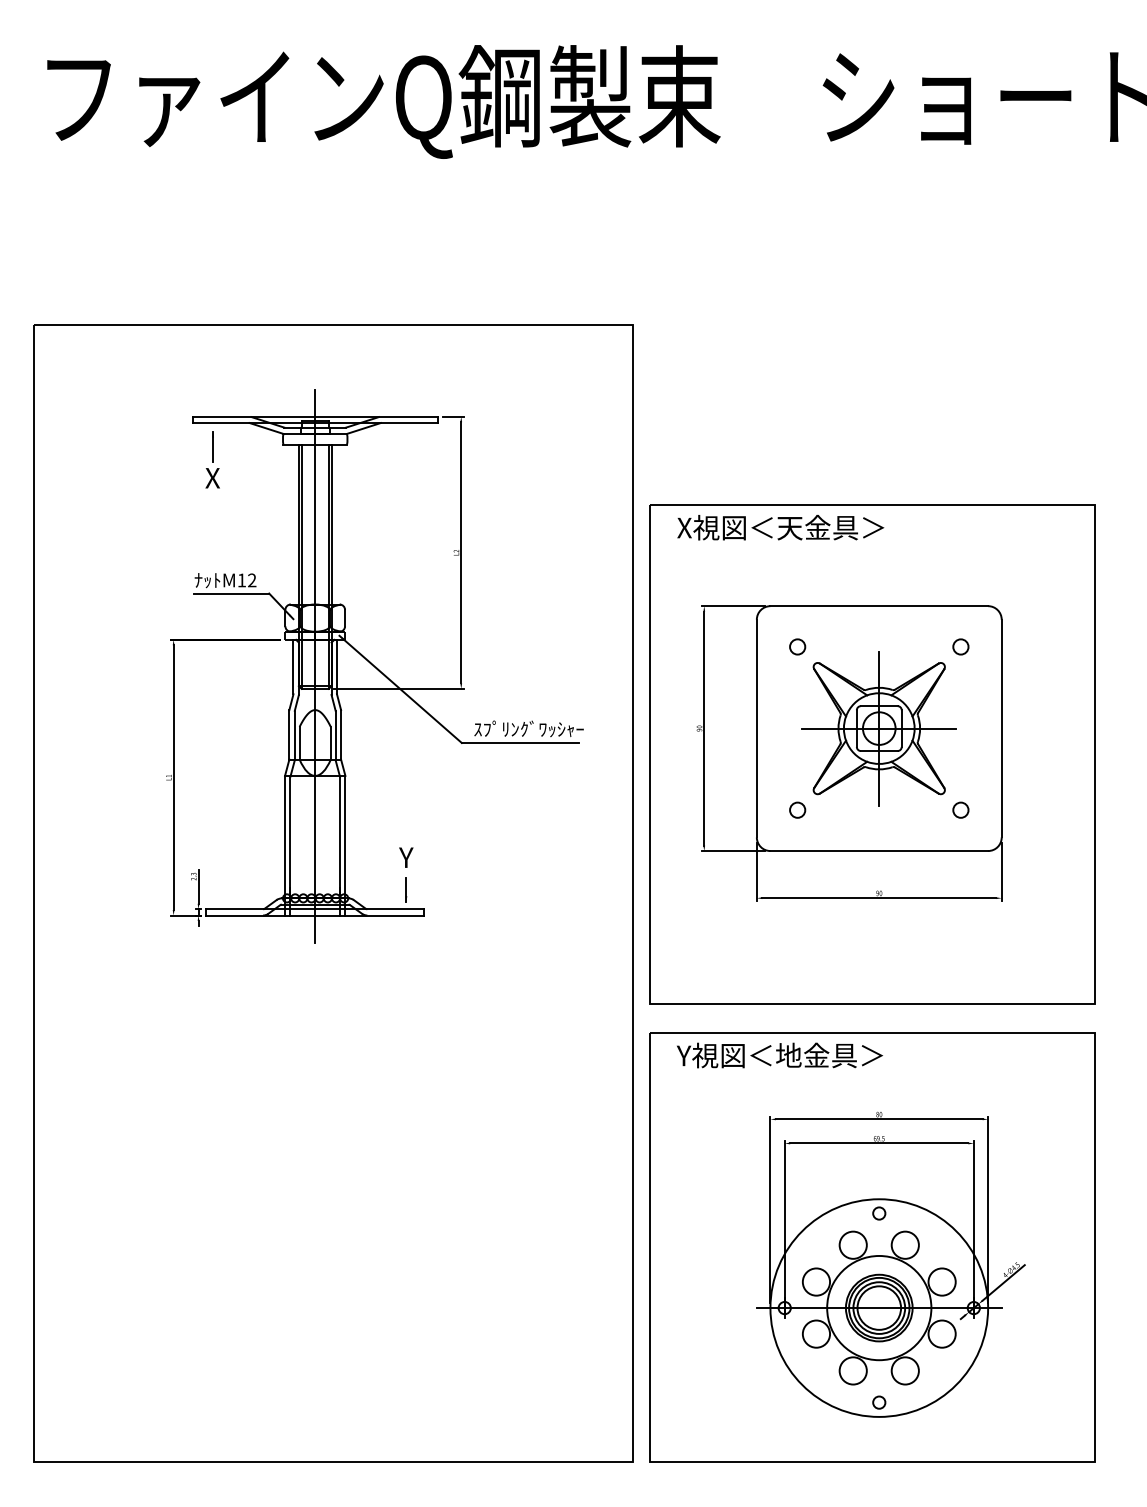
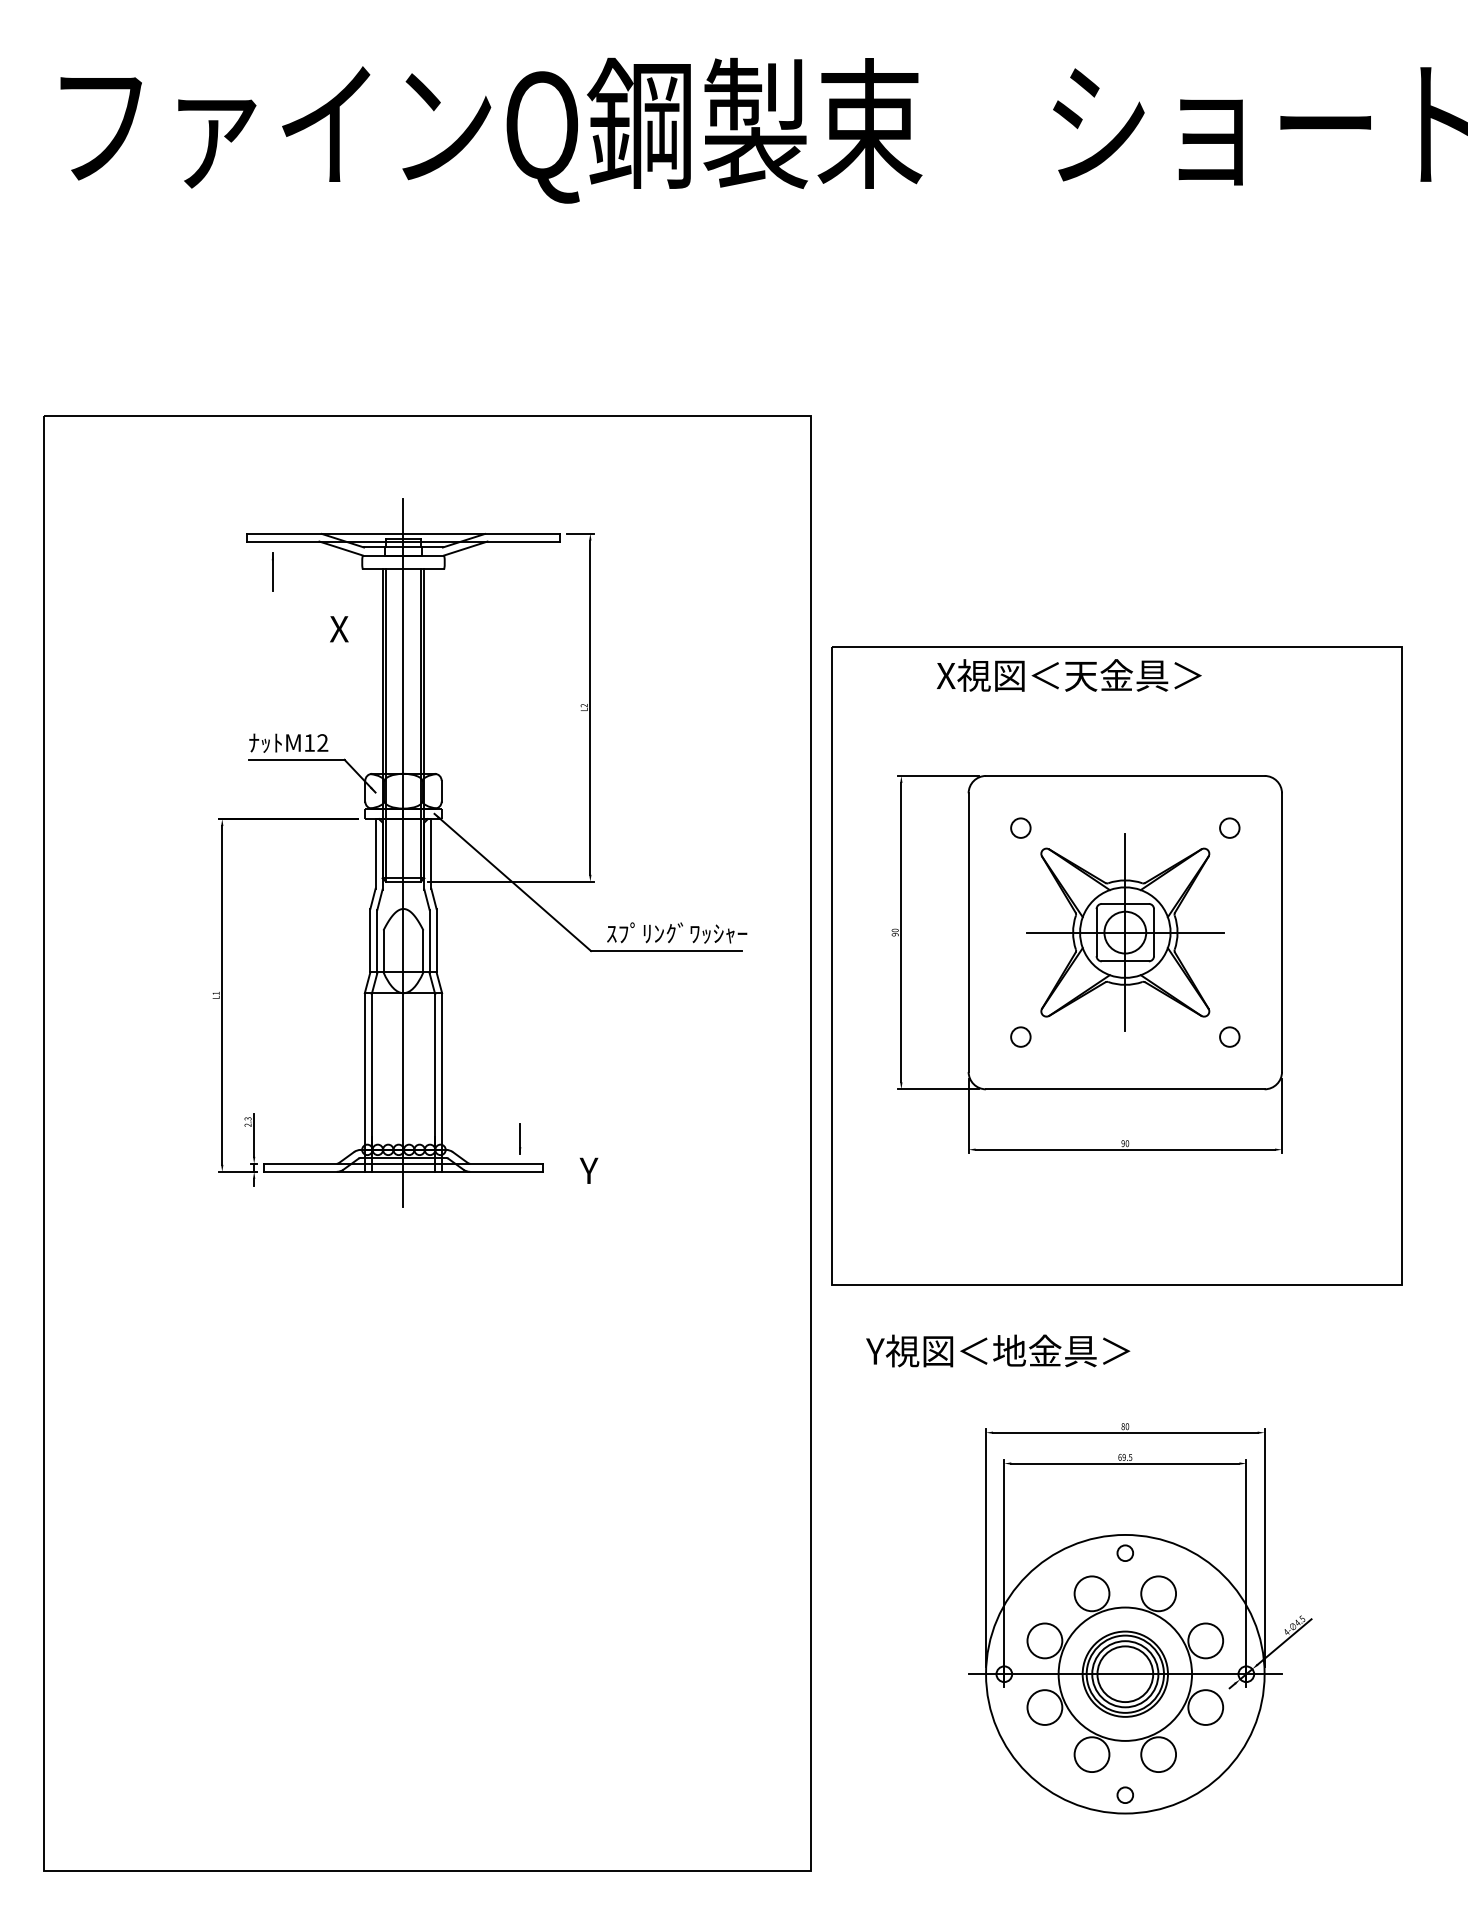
text: (212, 478) -> (339, 629), moved
text: (780, 527) -> (1069, 675), moved
text: (405, 857) -> (588, 1170), moved
part: (872, 1247) -> (1116, 1596), removed

